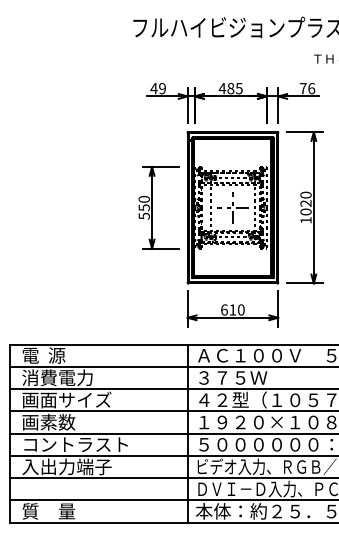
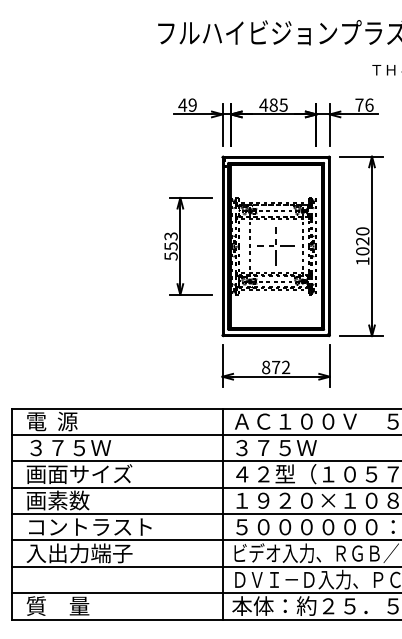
text: (143, 198) -> (170, 235), 550 -> 553
text: (232, 309) -> (275, 366), 610 -> 872
text: (57, 377) -> (68, 447), 消費電力 -> ３７５Ｗ

